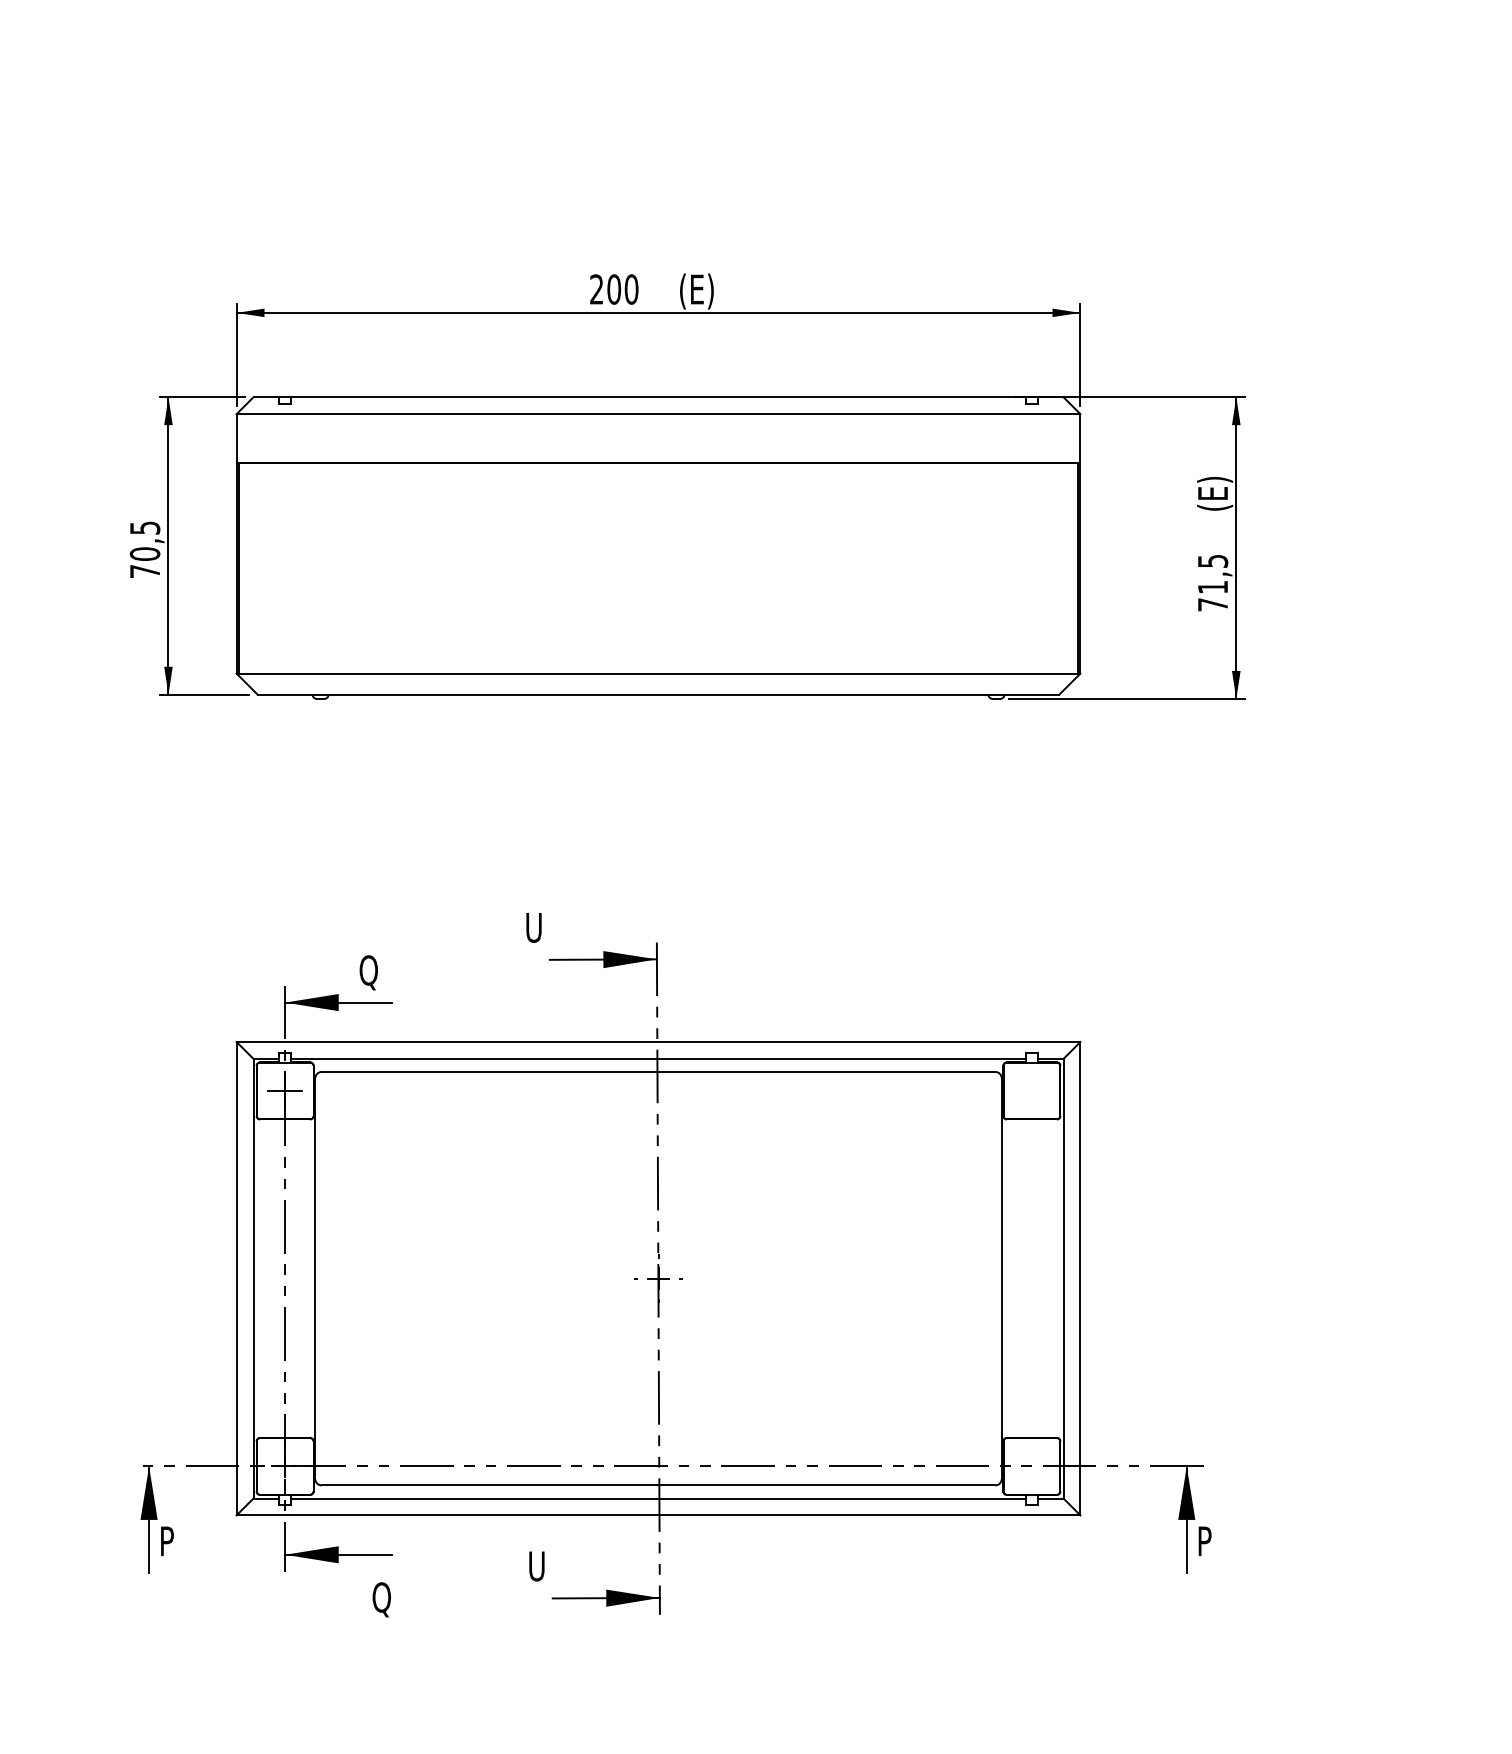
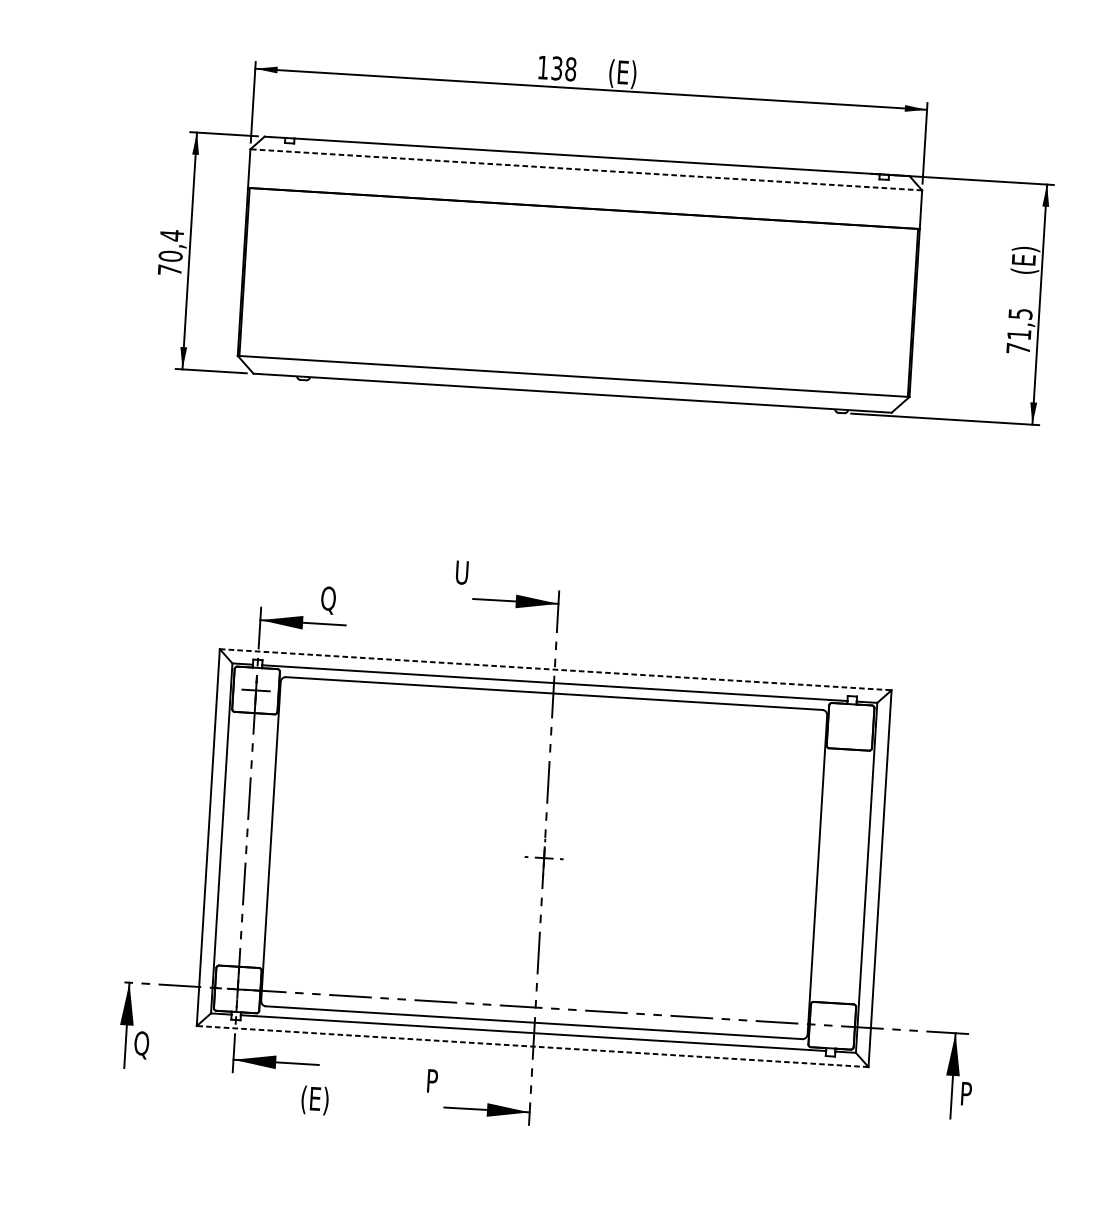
text: (614, 289) -> (557, 68), 200 -> 138
line: (658, 414) -> (586, 170), solid -> dashed
text: (145, 528) -> (172, 235), 70,5 -> 70,4
line: (658, 1042) -> (555, 670), solid -> dashed
line: (658, 1515) -> (532, 1046), solid -> dashed
text: (169, 1543) -> (141, 1045), P -> Q
text: (536, 1566) -> (433, 1081), U -> P
text: (389, 1599) -> (314, 1100), Q -> (E)

